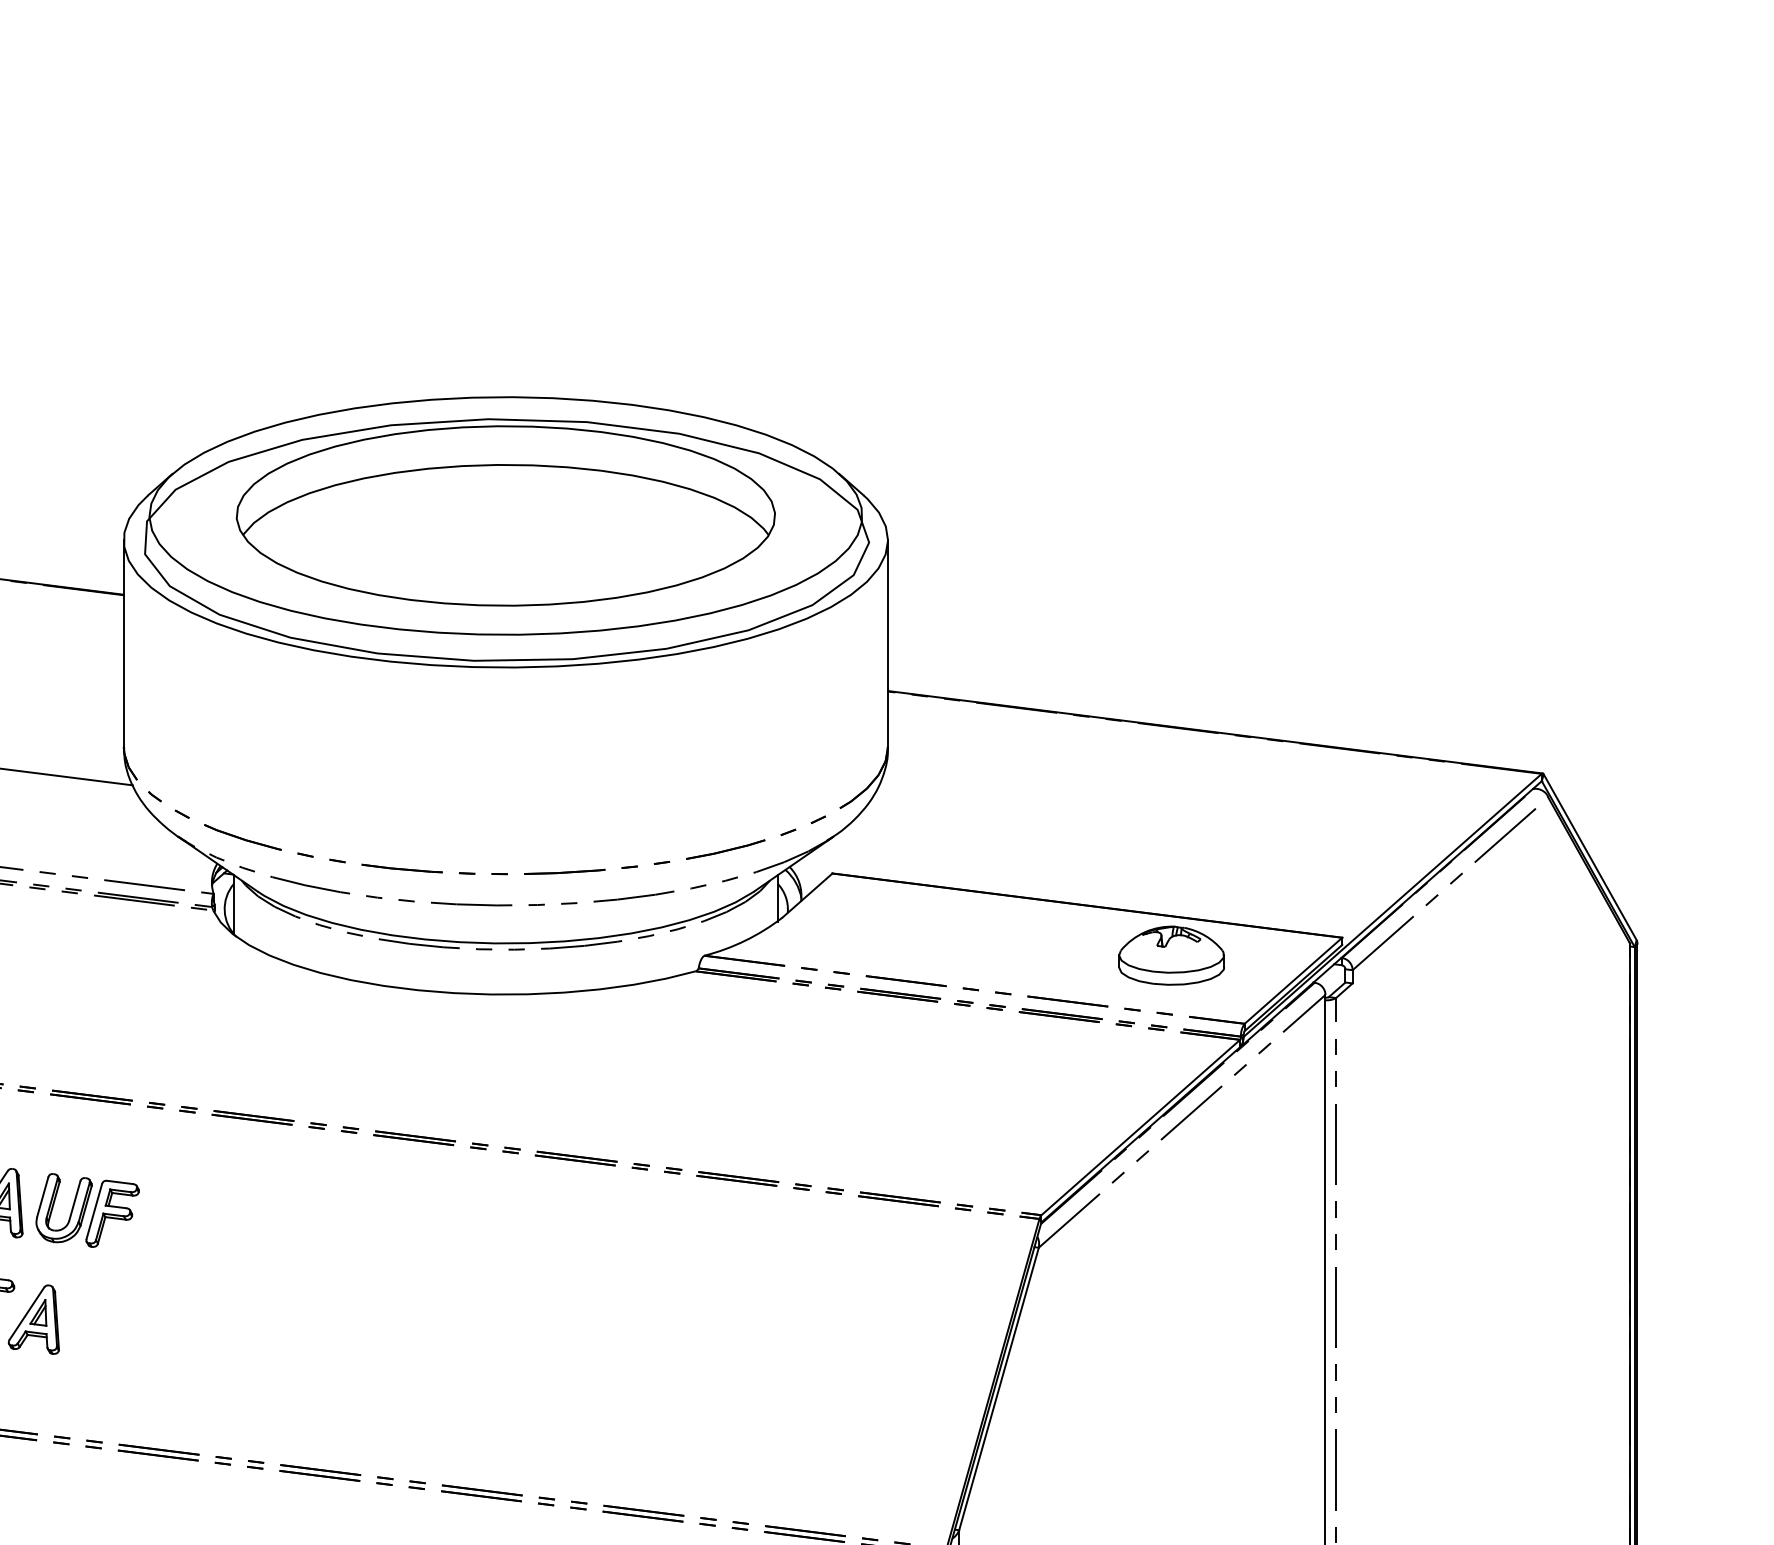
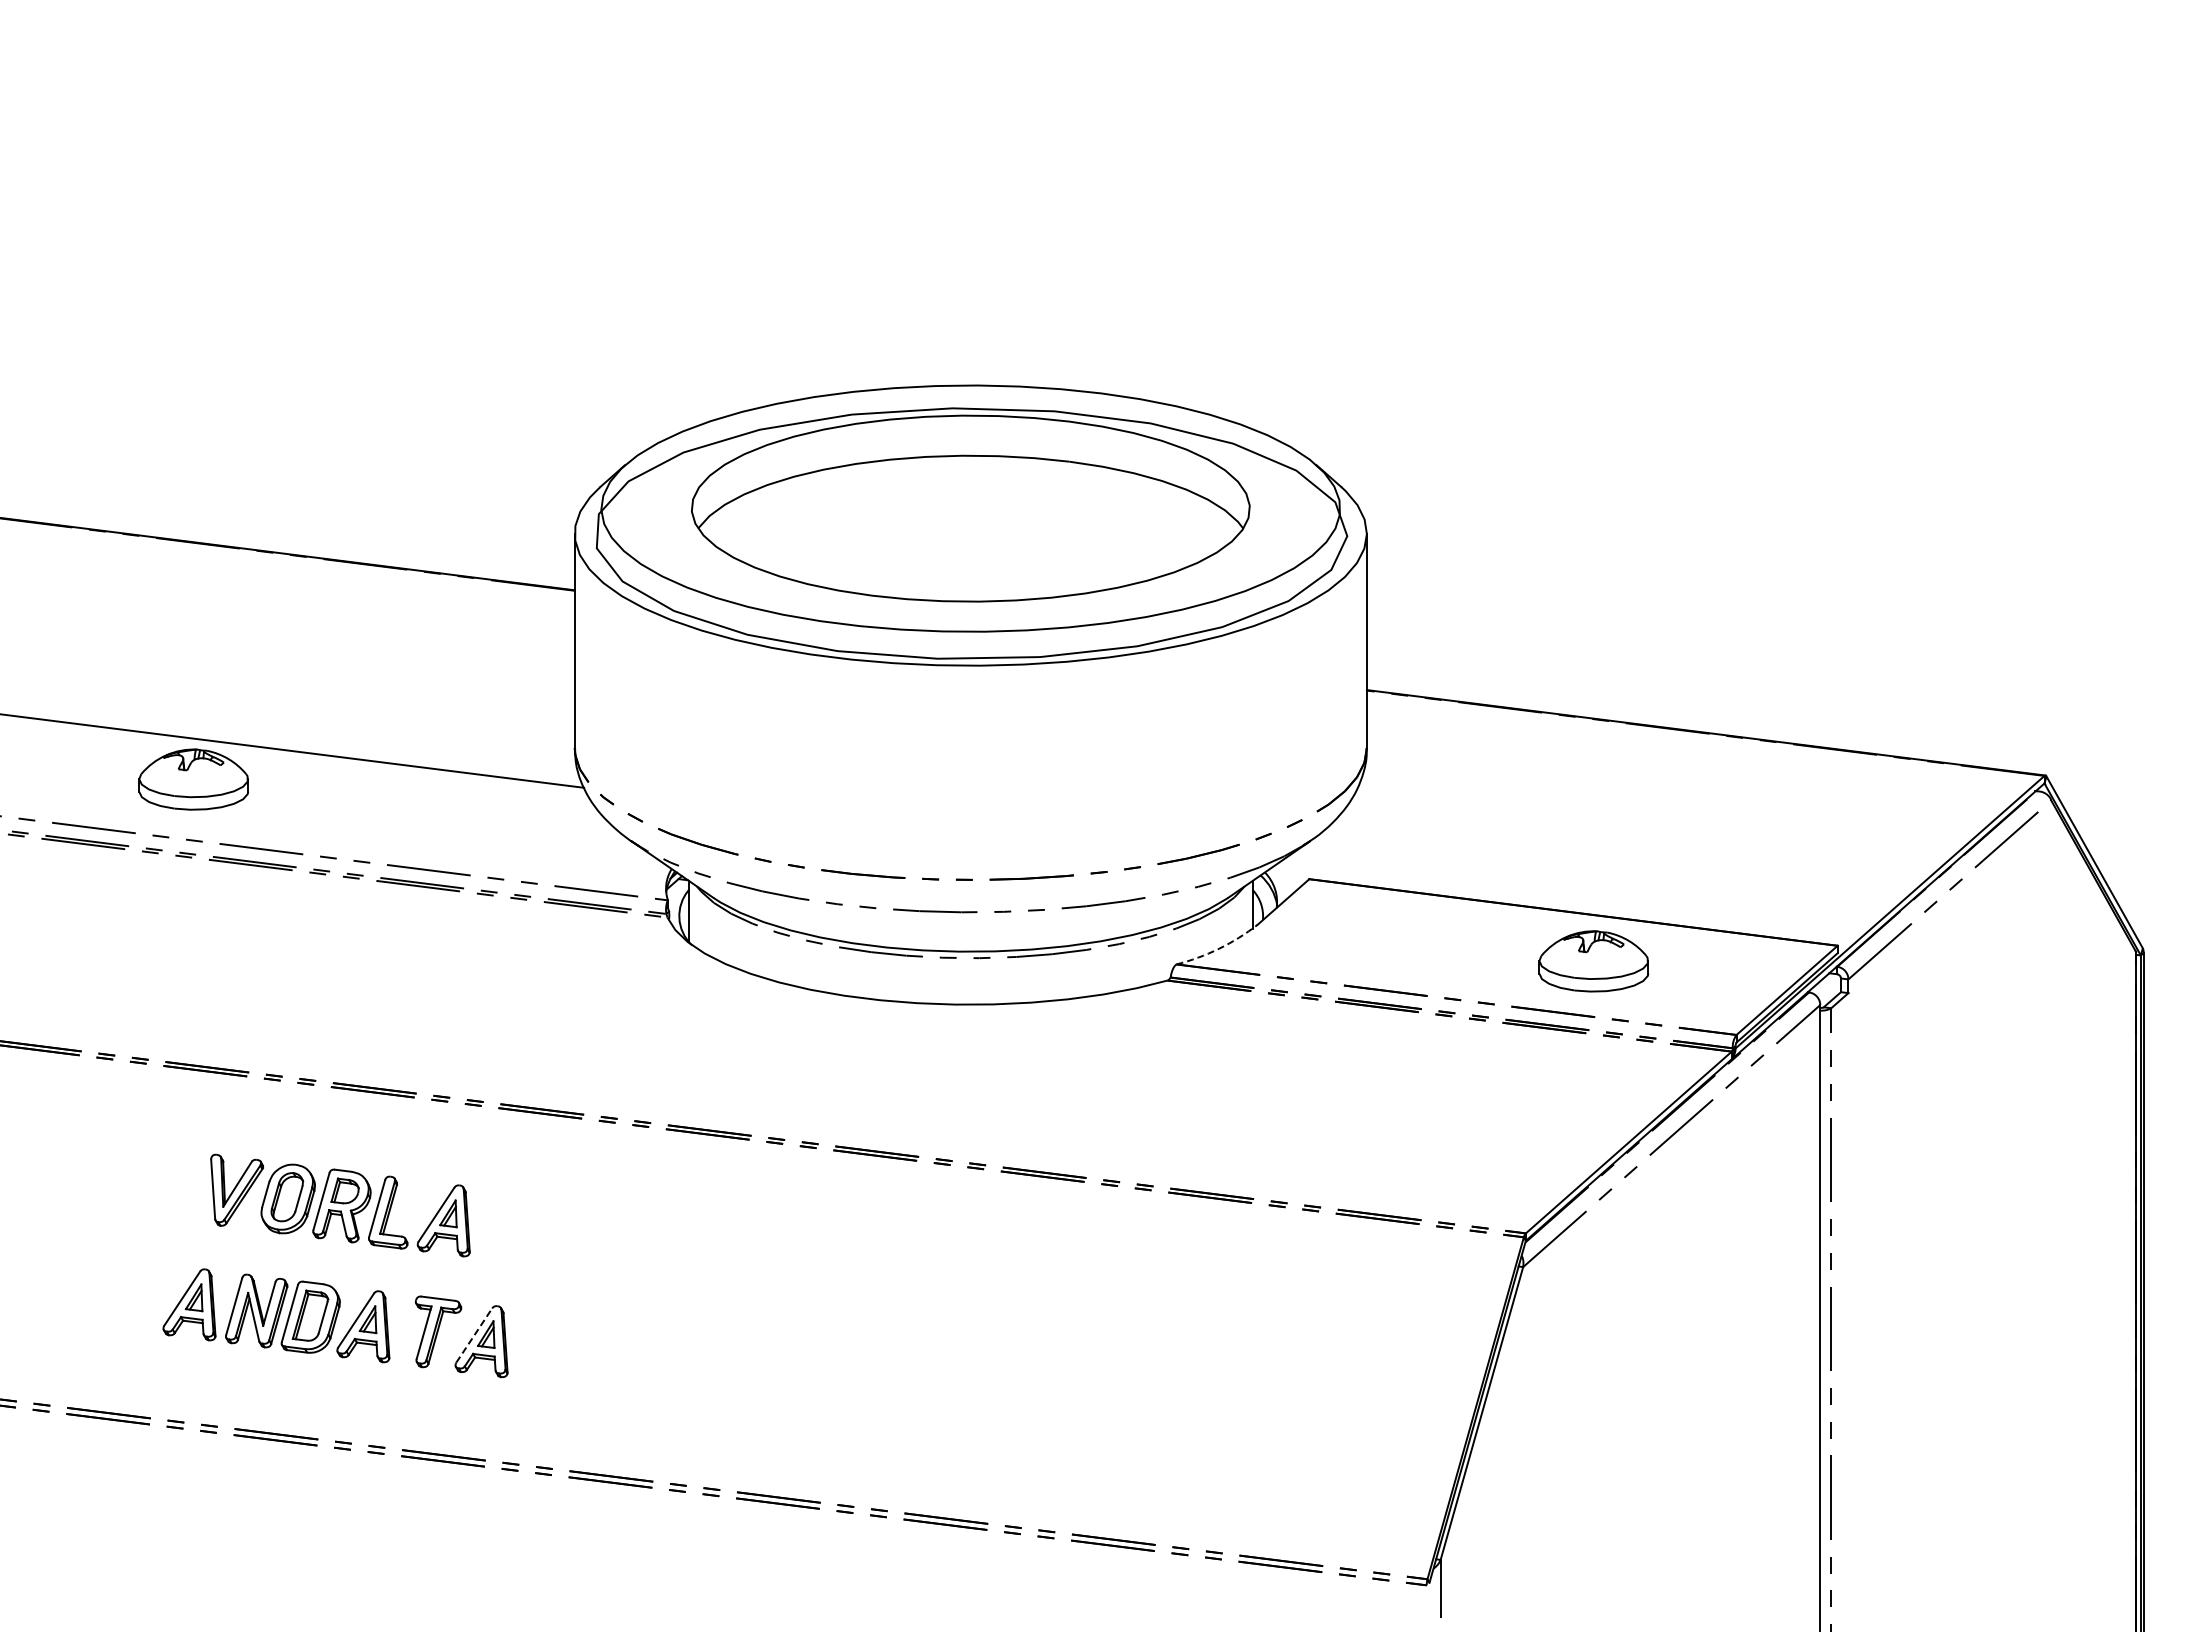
arc: (745, 940) -> (1219, 948), solid -> dashed
part: (1171, 955) -> (1593, 961), moved
part: (87, 1210) -> (537, 1228), removed
line: (27, 1313) -> (474, 1335), solid -> dashed

